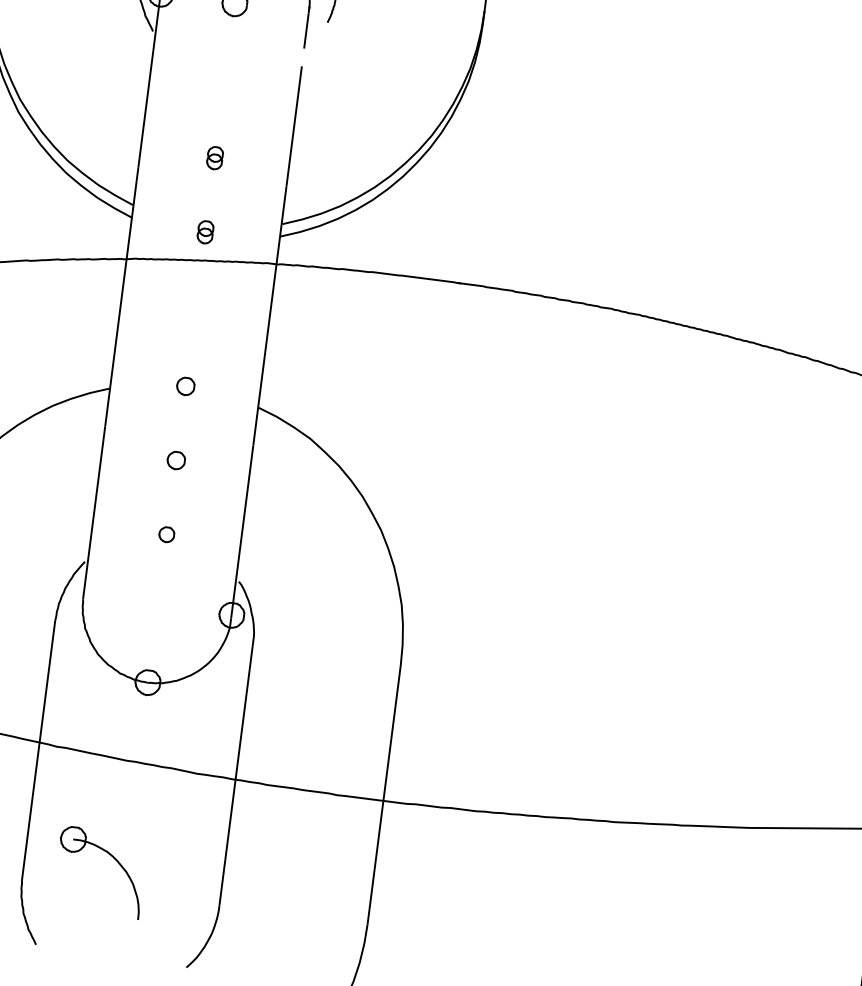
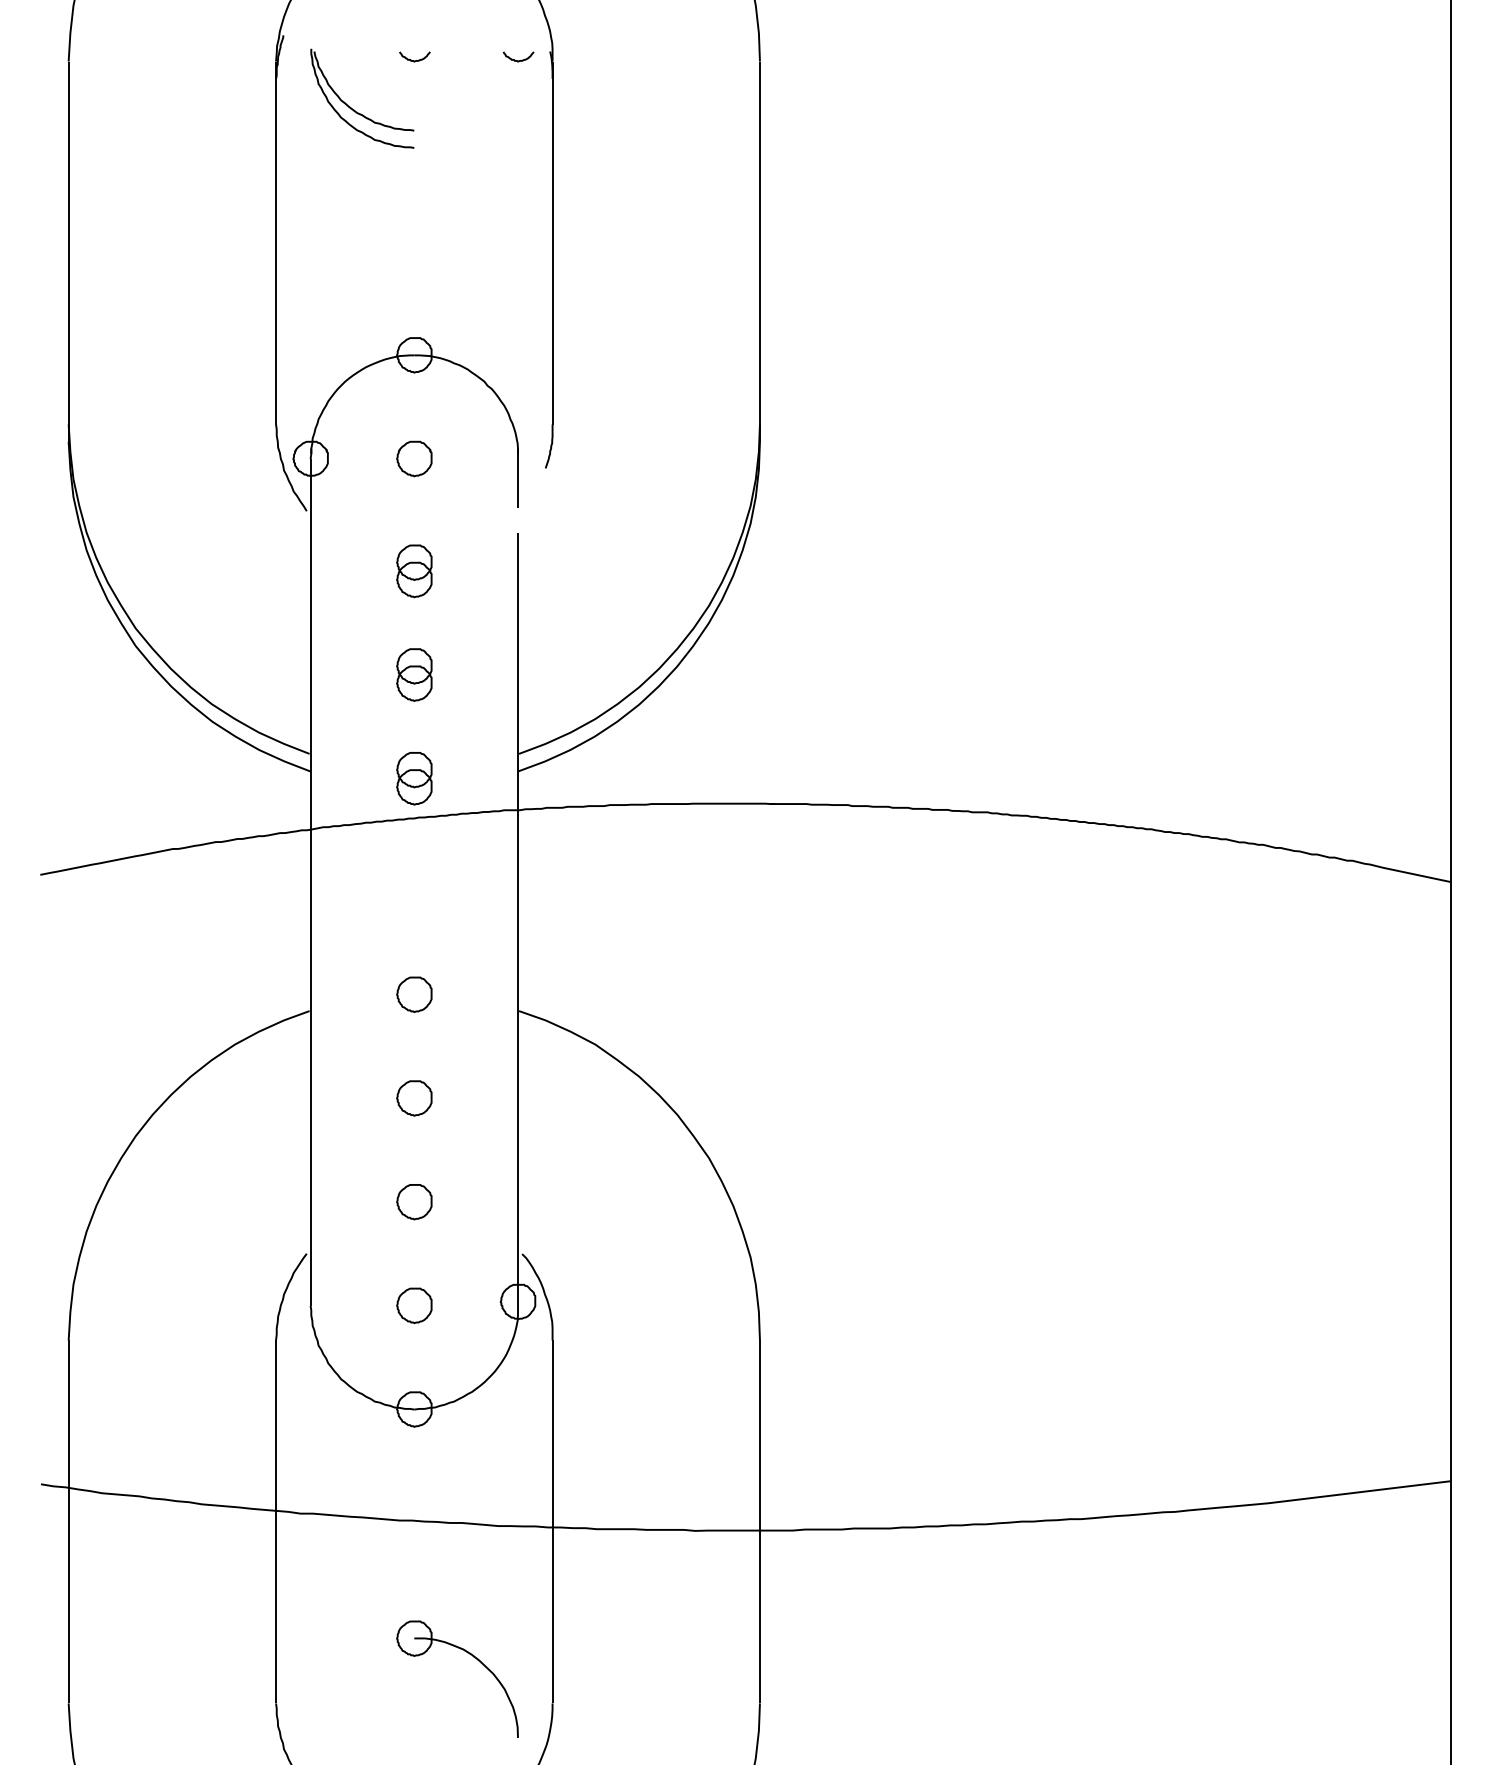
part: (224, 84) -> (414, 571), added
part: (215, 157) -> (414, 674), size x1.67
part: (205, 232) -> (414, 778), size x1.67
part: (185, 386) -> (414, 994), size x1.43
part: (176, 460) -> (414, 1098), size x1.43
part: (166, 534) -> (414, 1202), size x1.67
part: (157, 608) -> (414, 1305), added
part: (114, 859) -> (474, 1658), moved

